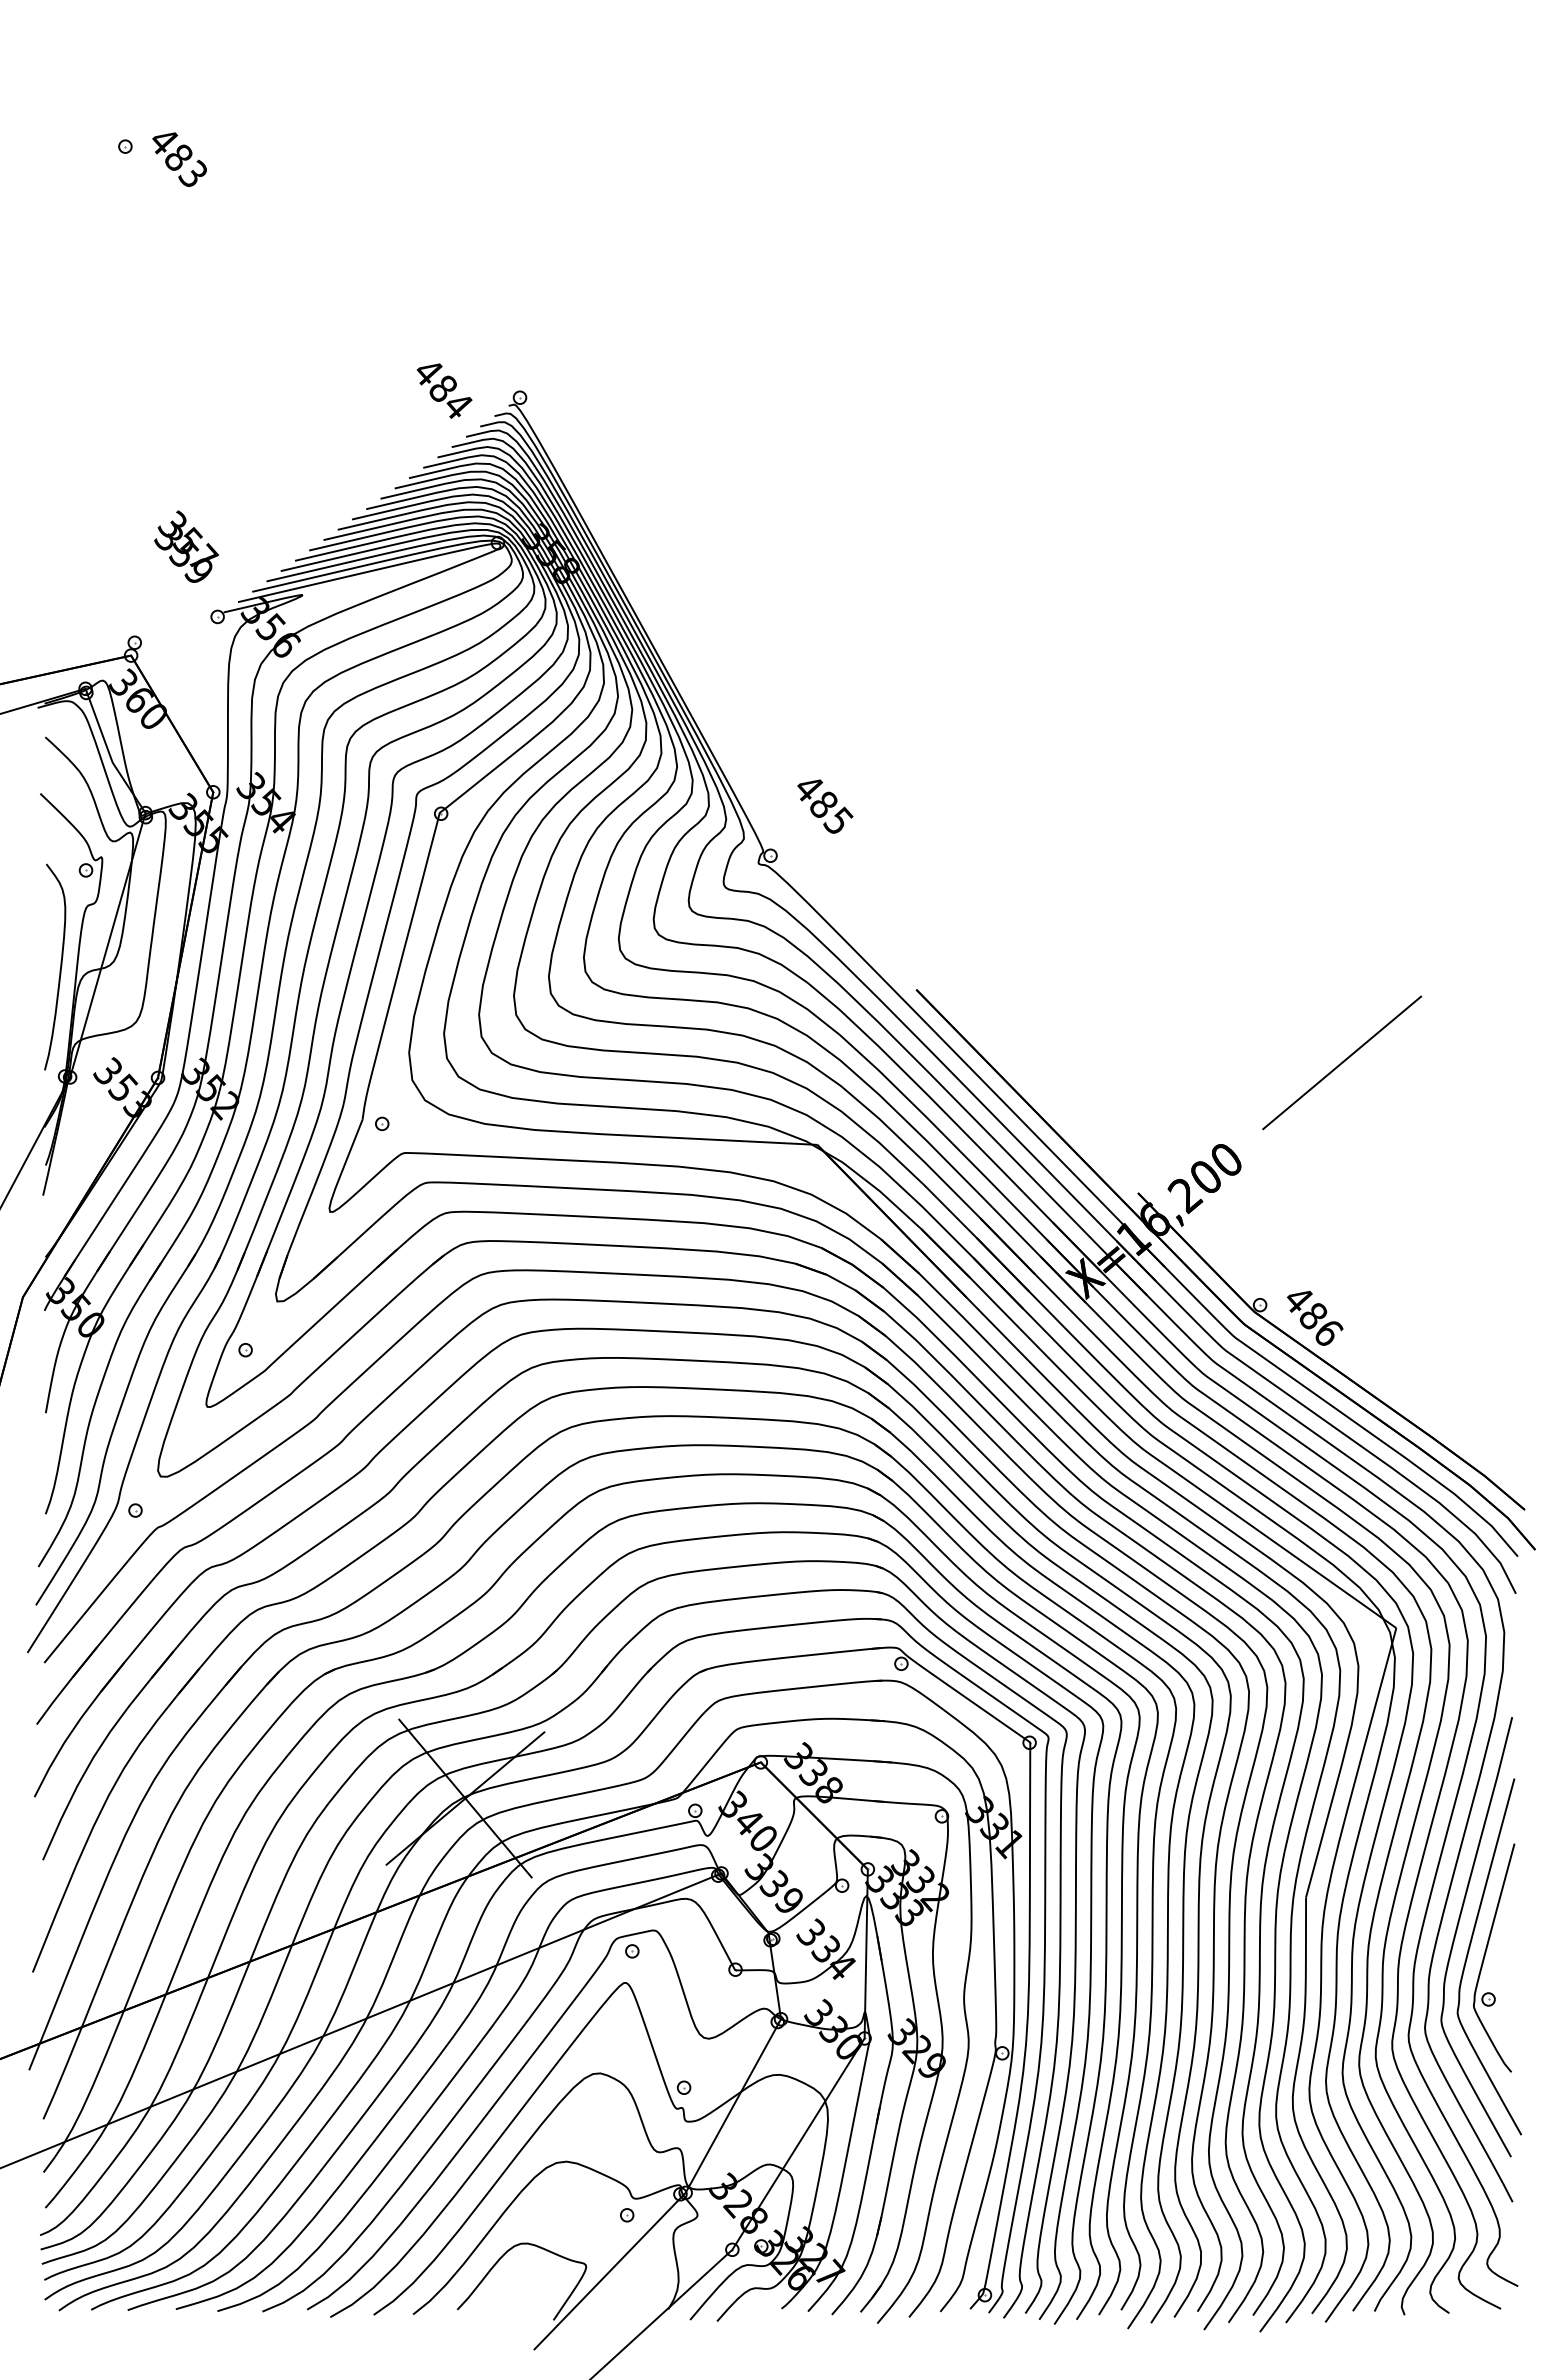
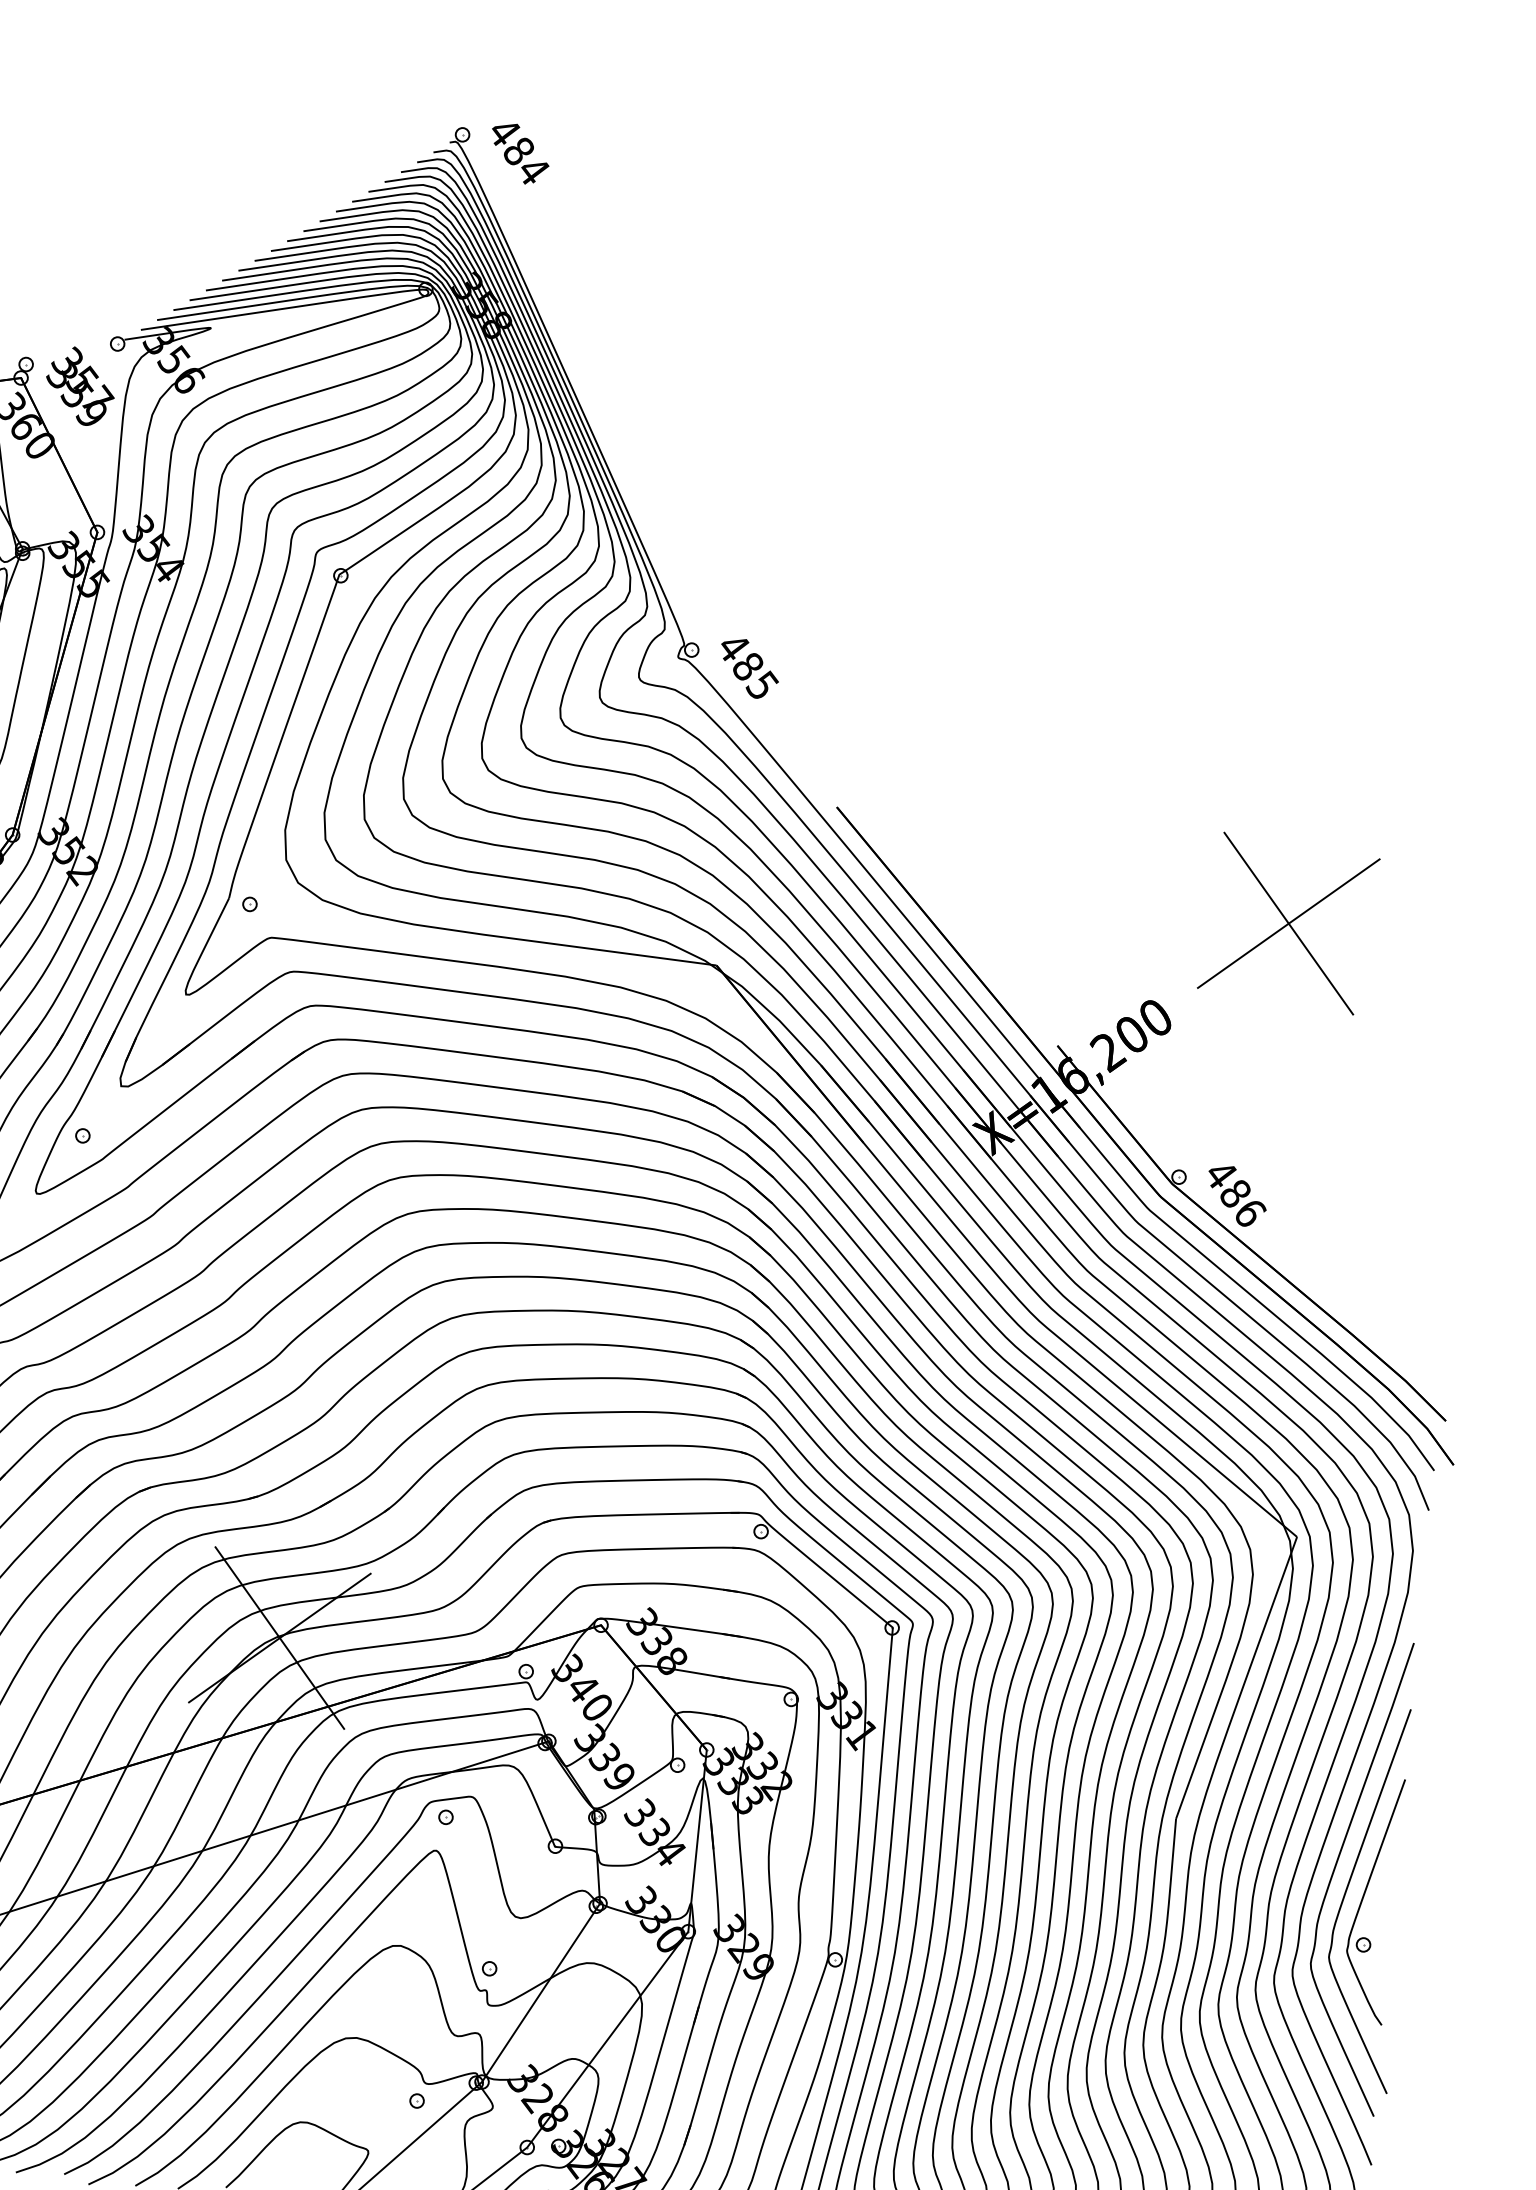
text: (444, 390) -> (520, 153), moved
text: (186, 546) -> (80, 386), moved
text: (825, 806) -> (749, 668), moved
line: (1341, 1062) -> (1288, 923), added

